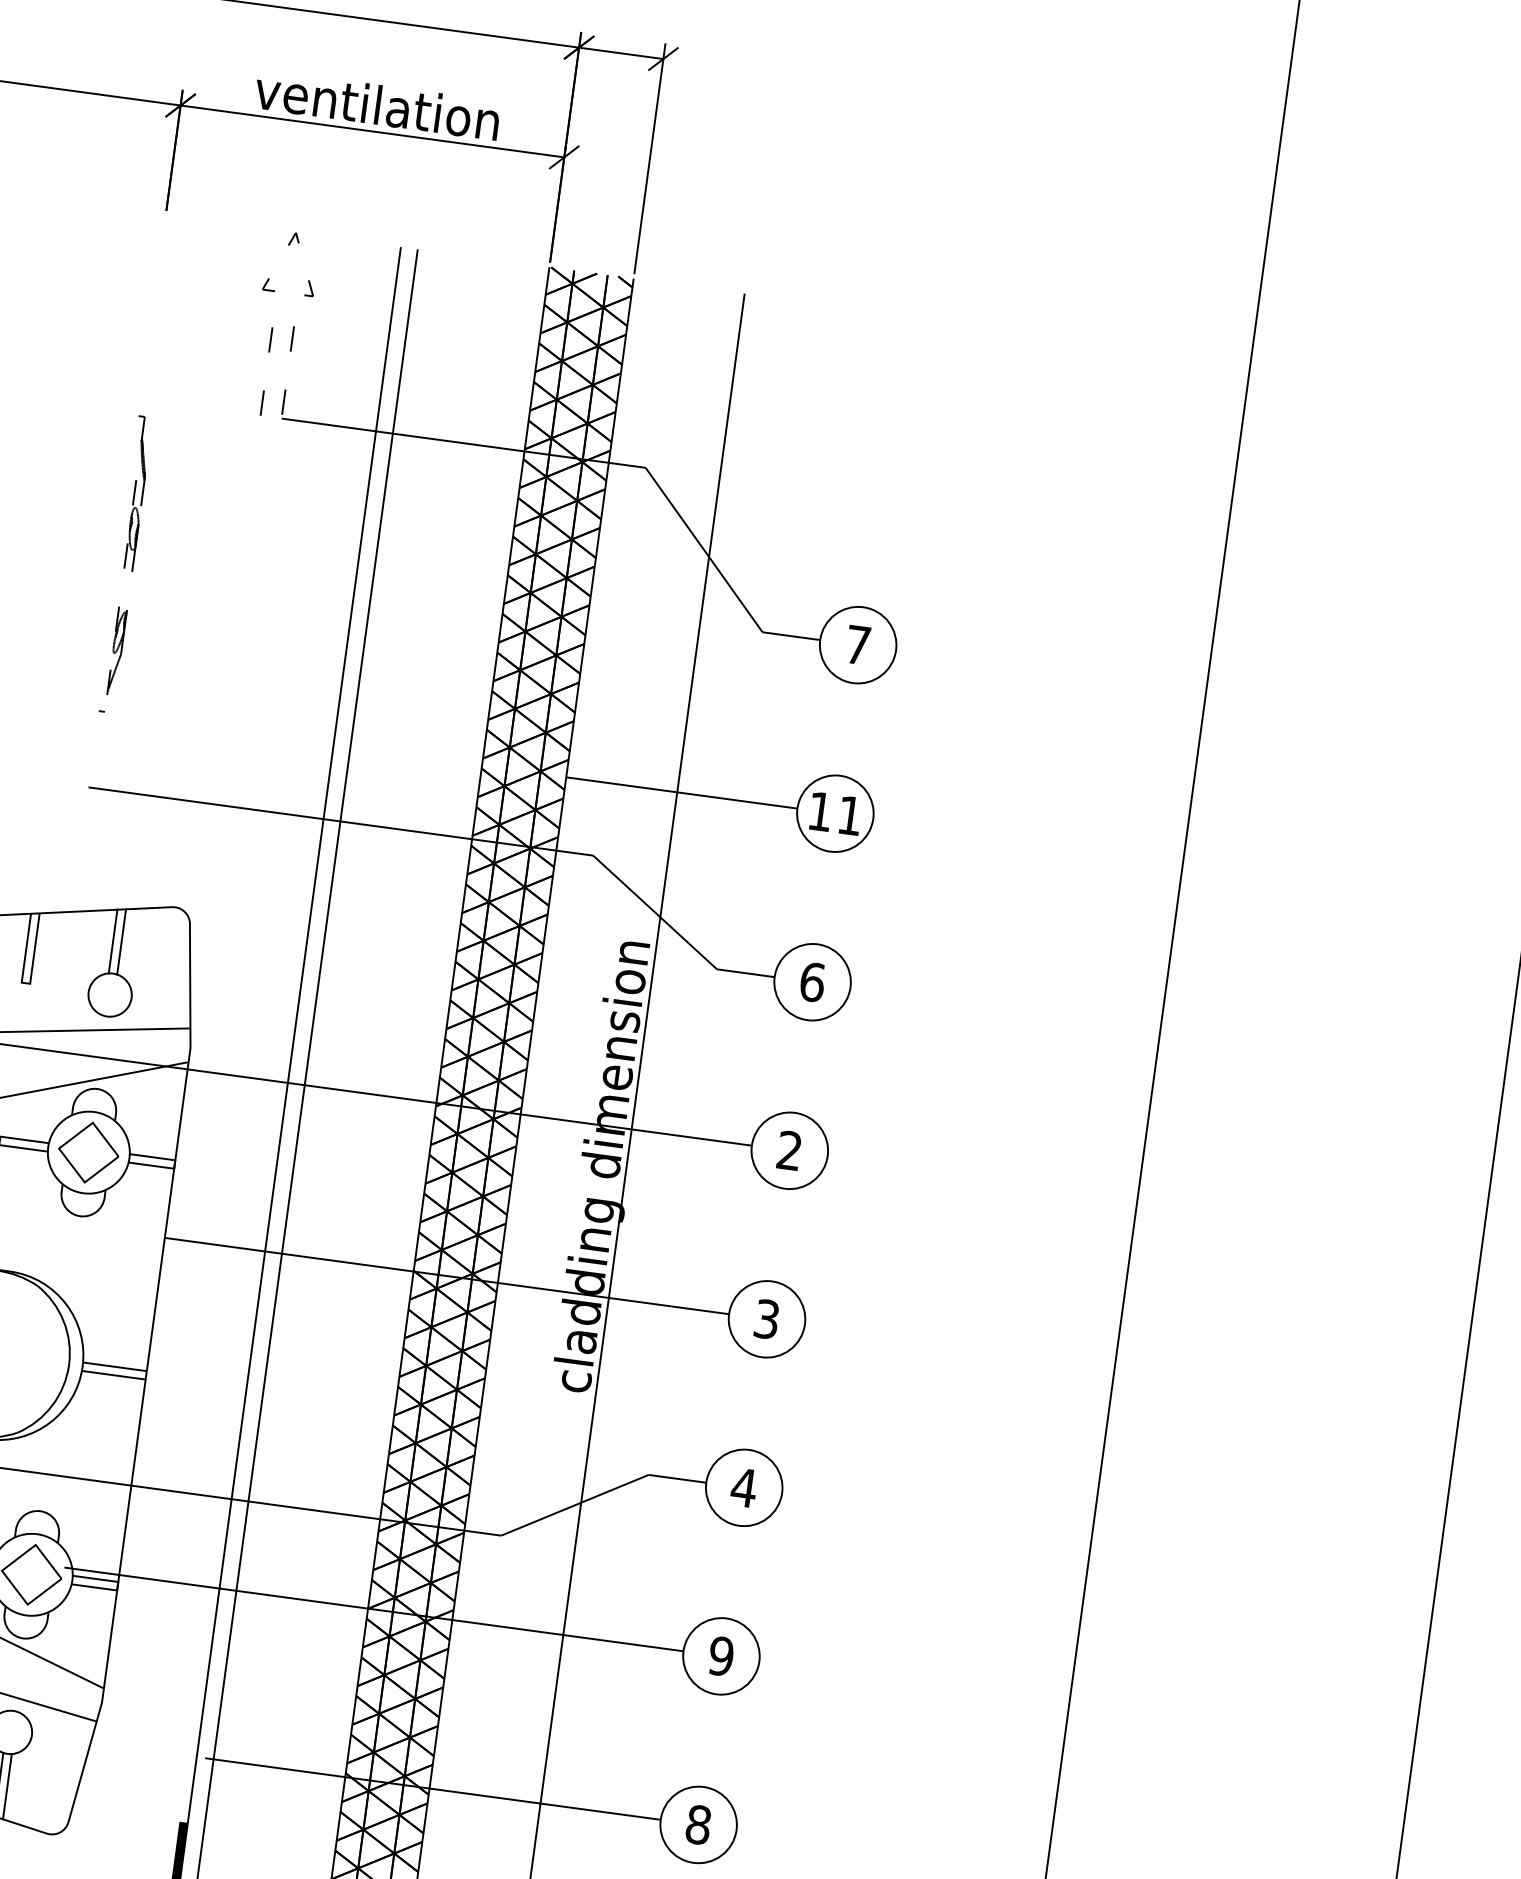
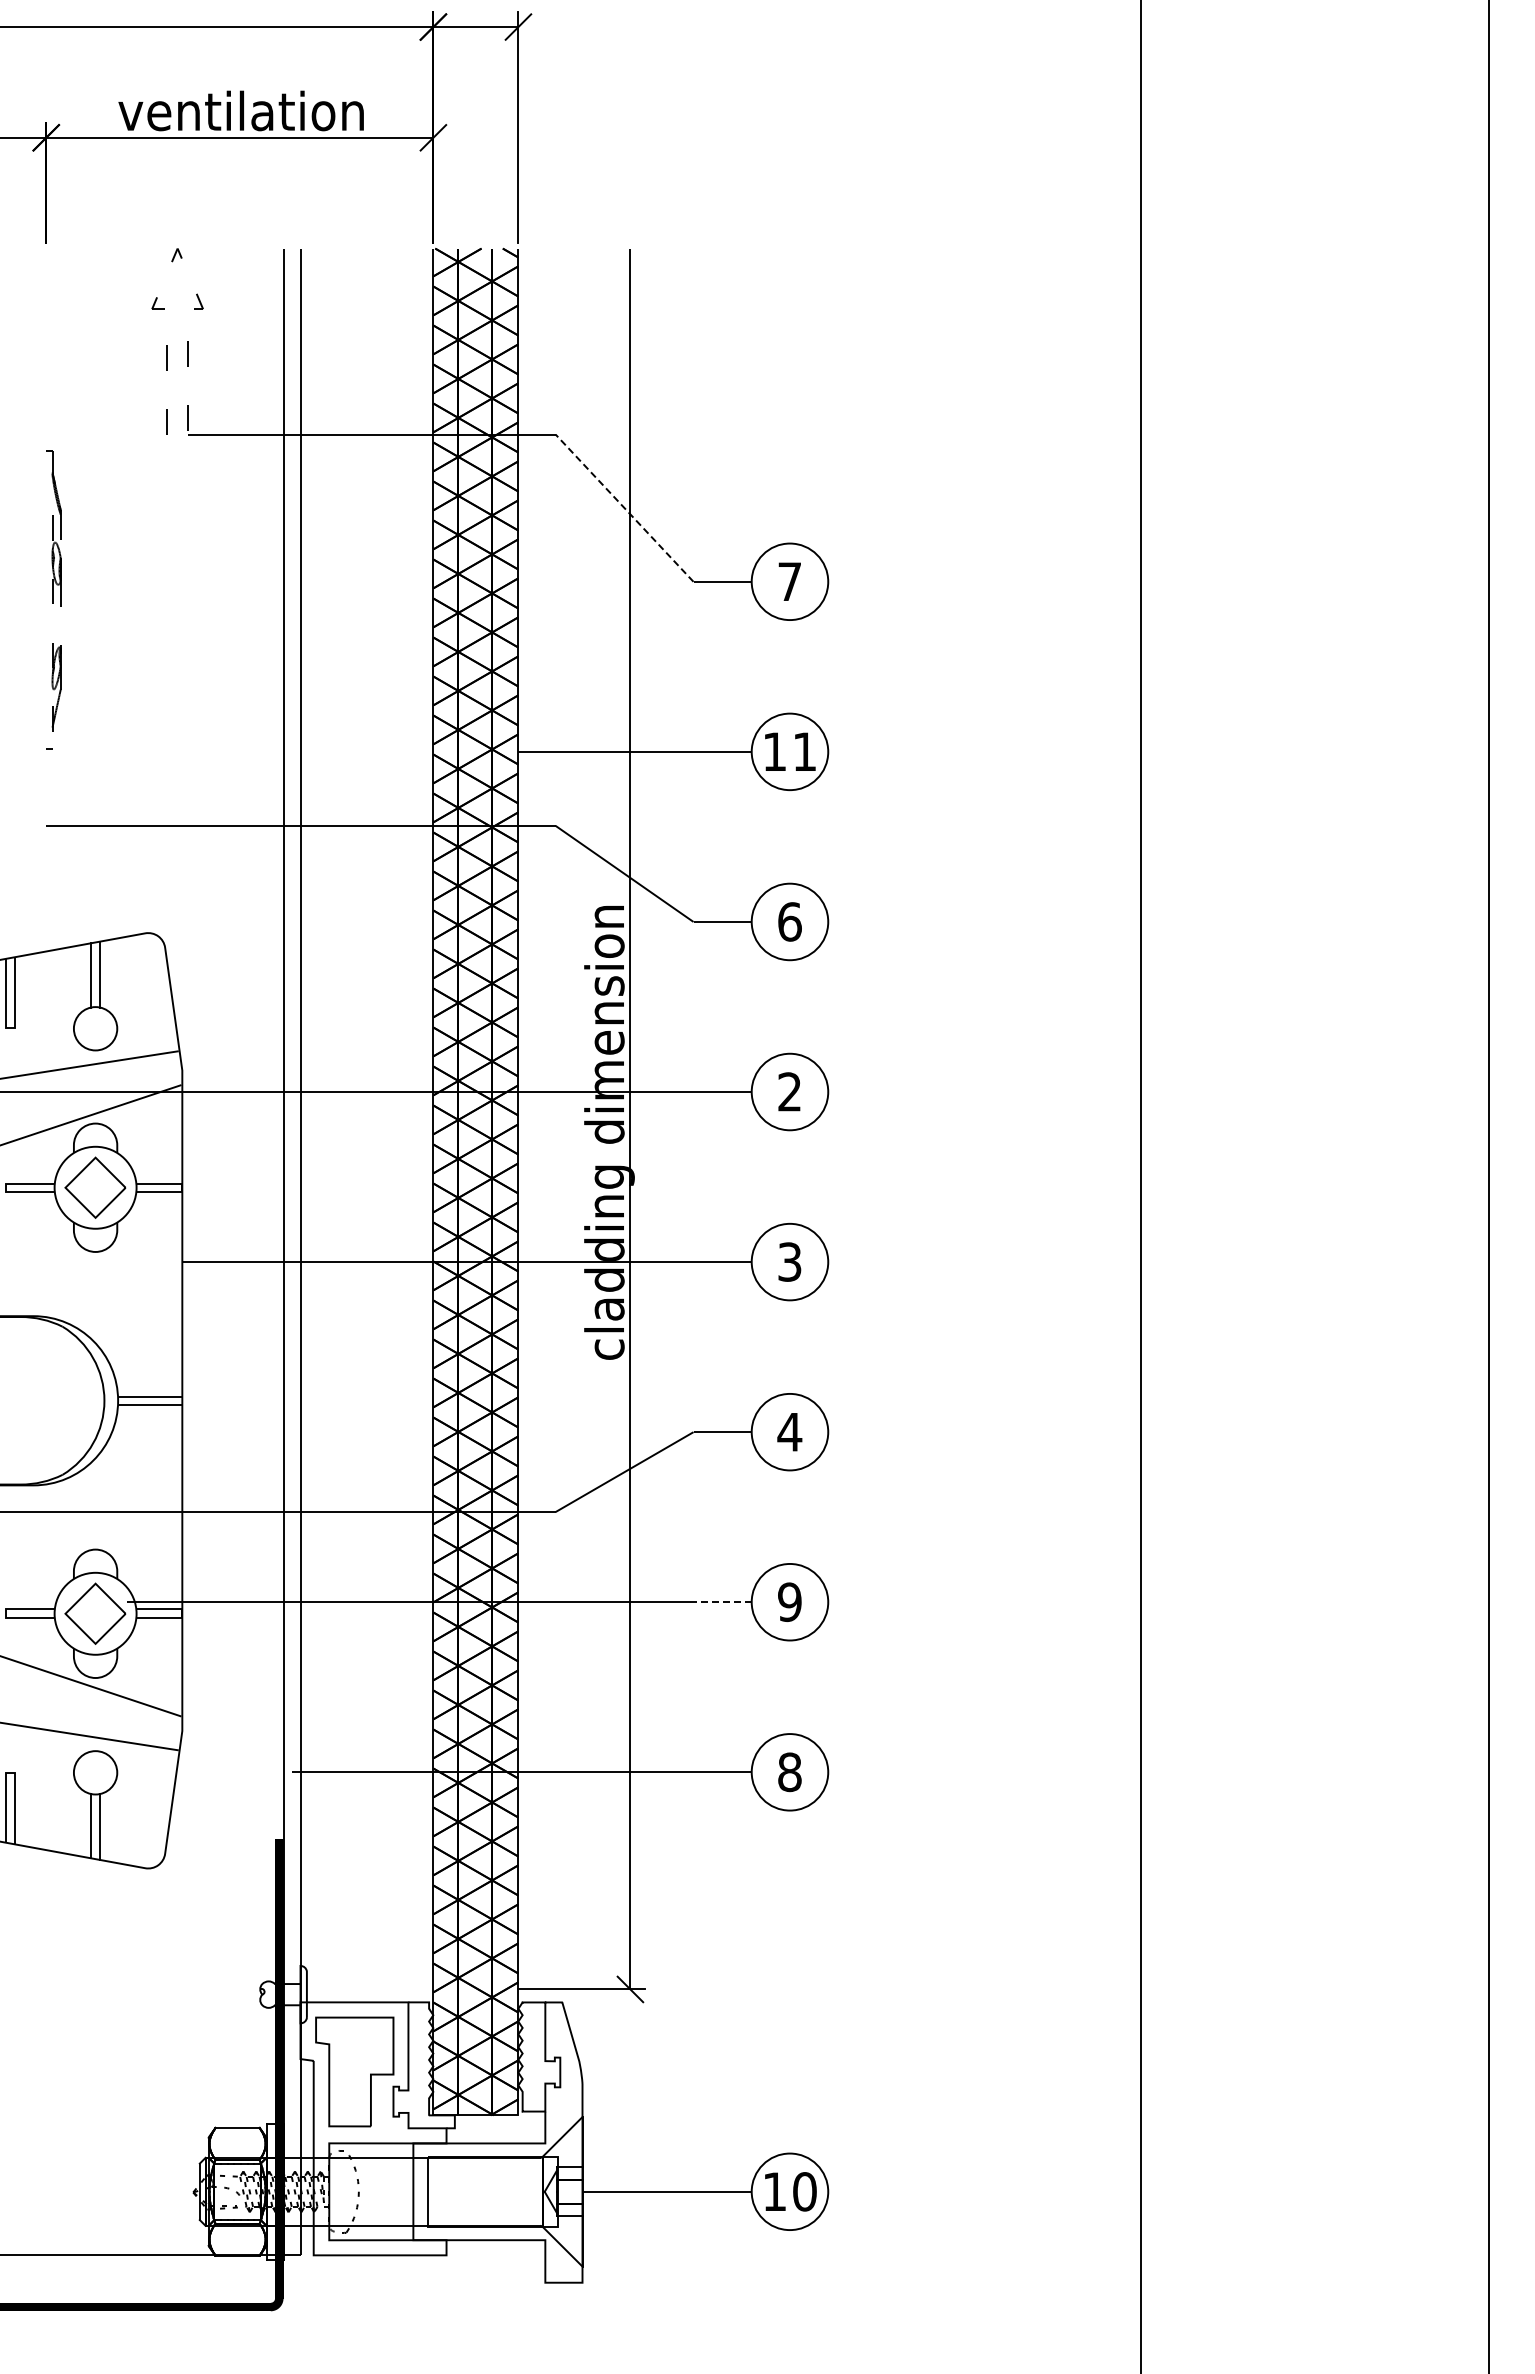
line: (704, 550) -> (624, 508), solid -> dashed
line: (654, 1647) -> (722, 1602), solid -> dashed

